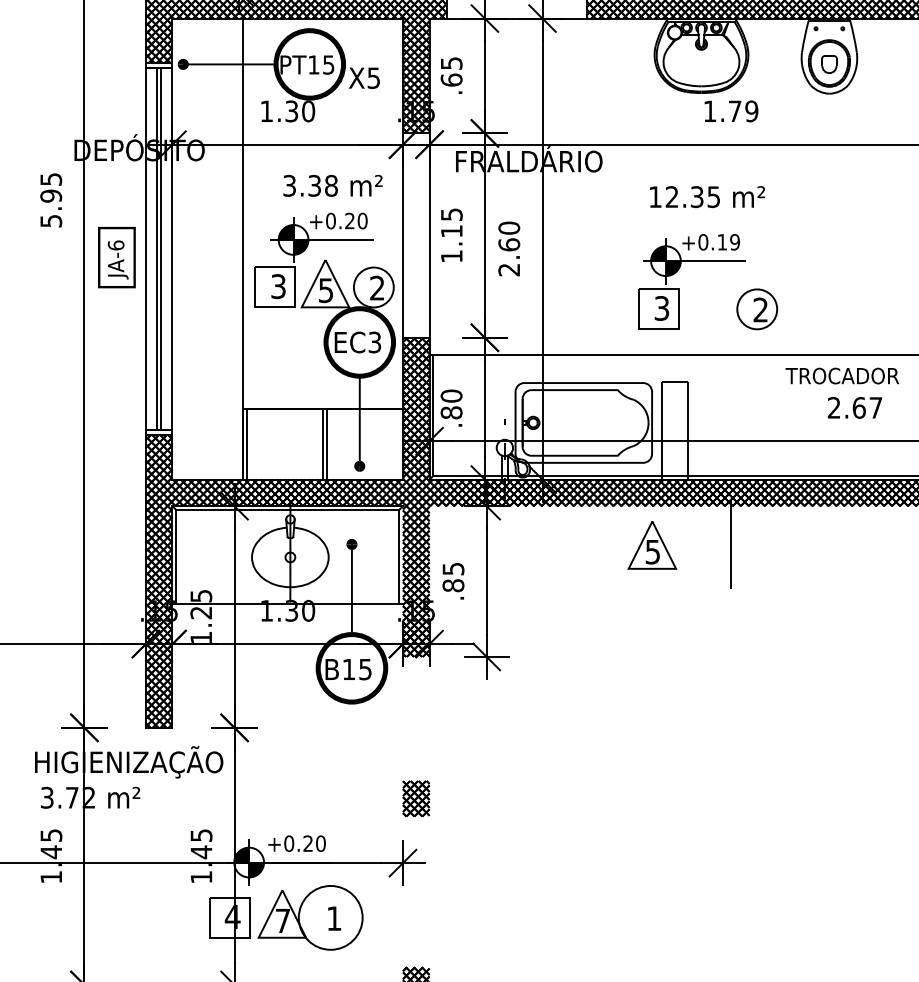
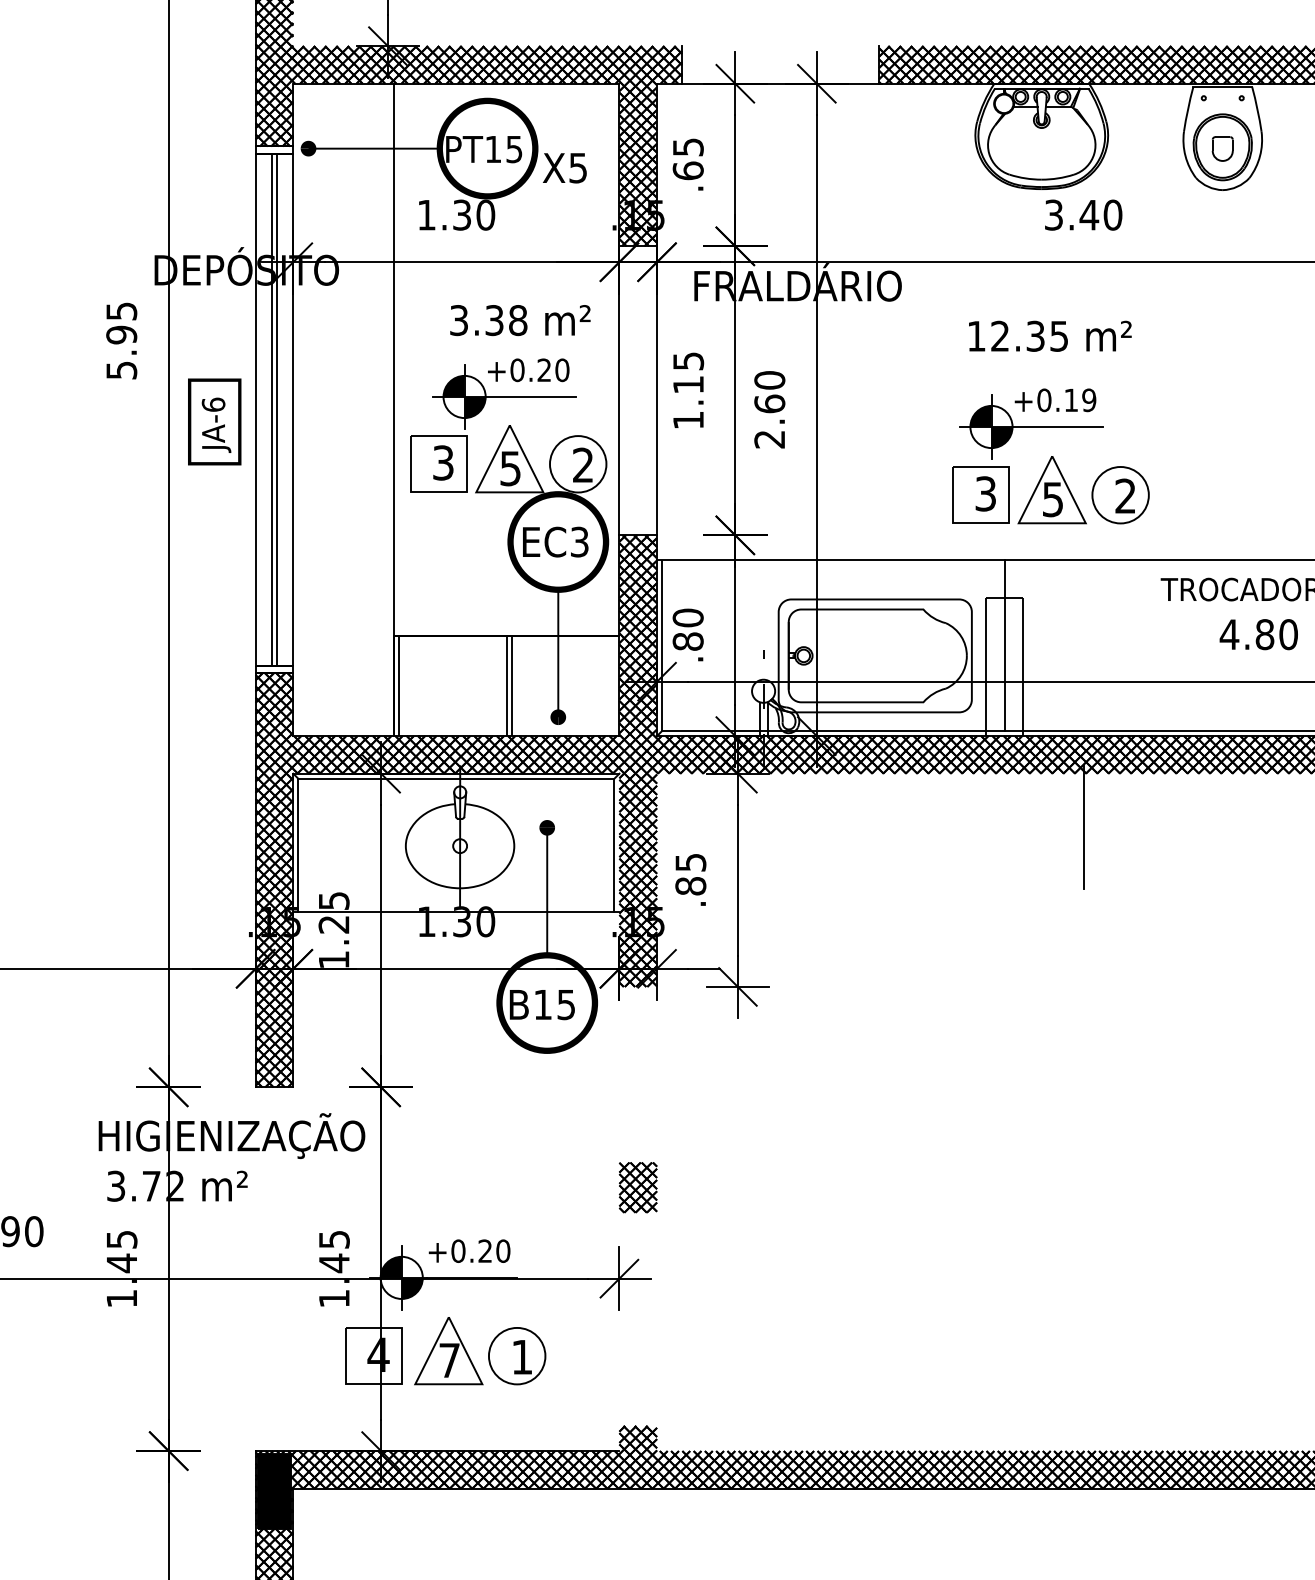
text: (730, 110) -> (1083, 214), 1.79 -> 3.40
text: (854, 407) -> (1258, 634), 2.67 -> 4.80
line: (675, 415) -> (1004, 645), added
part: (651, 545) -> (1051, 490), moved
circle: (330, 917) -> (516, 1355), size x0.62

